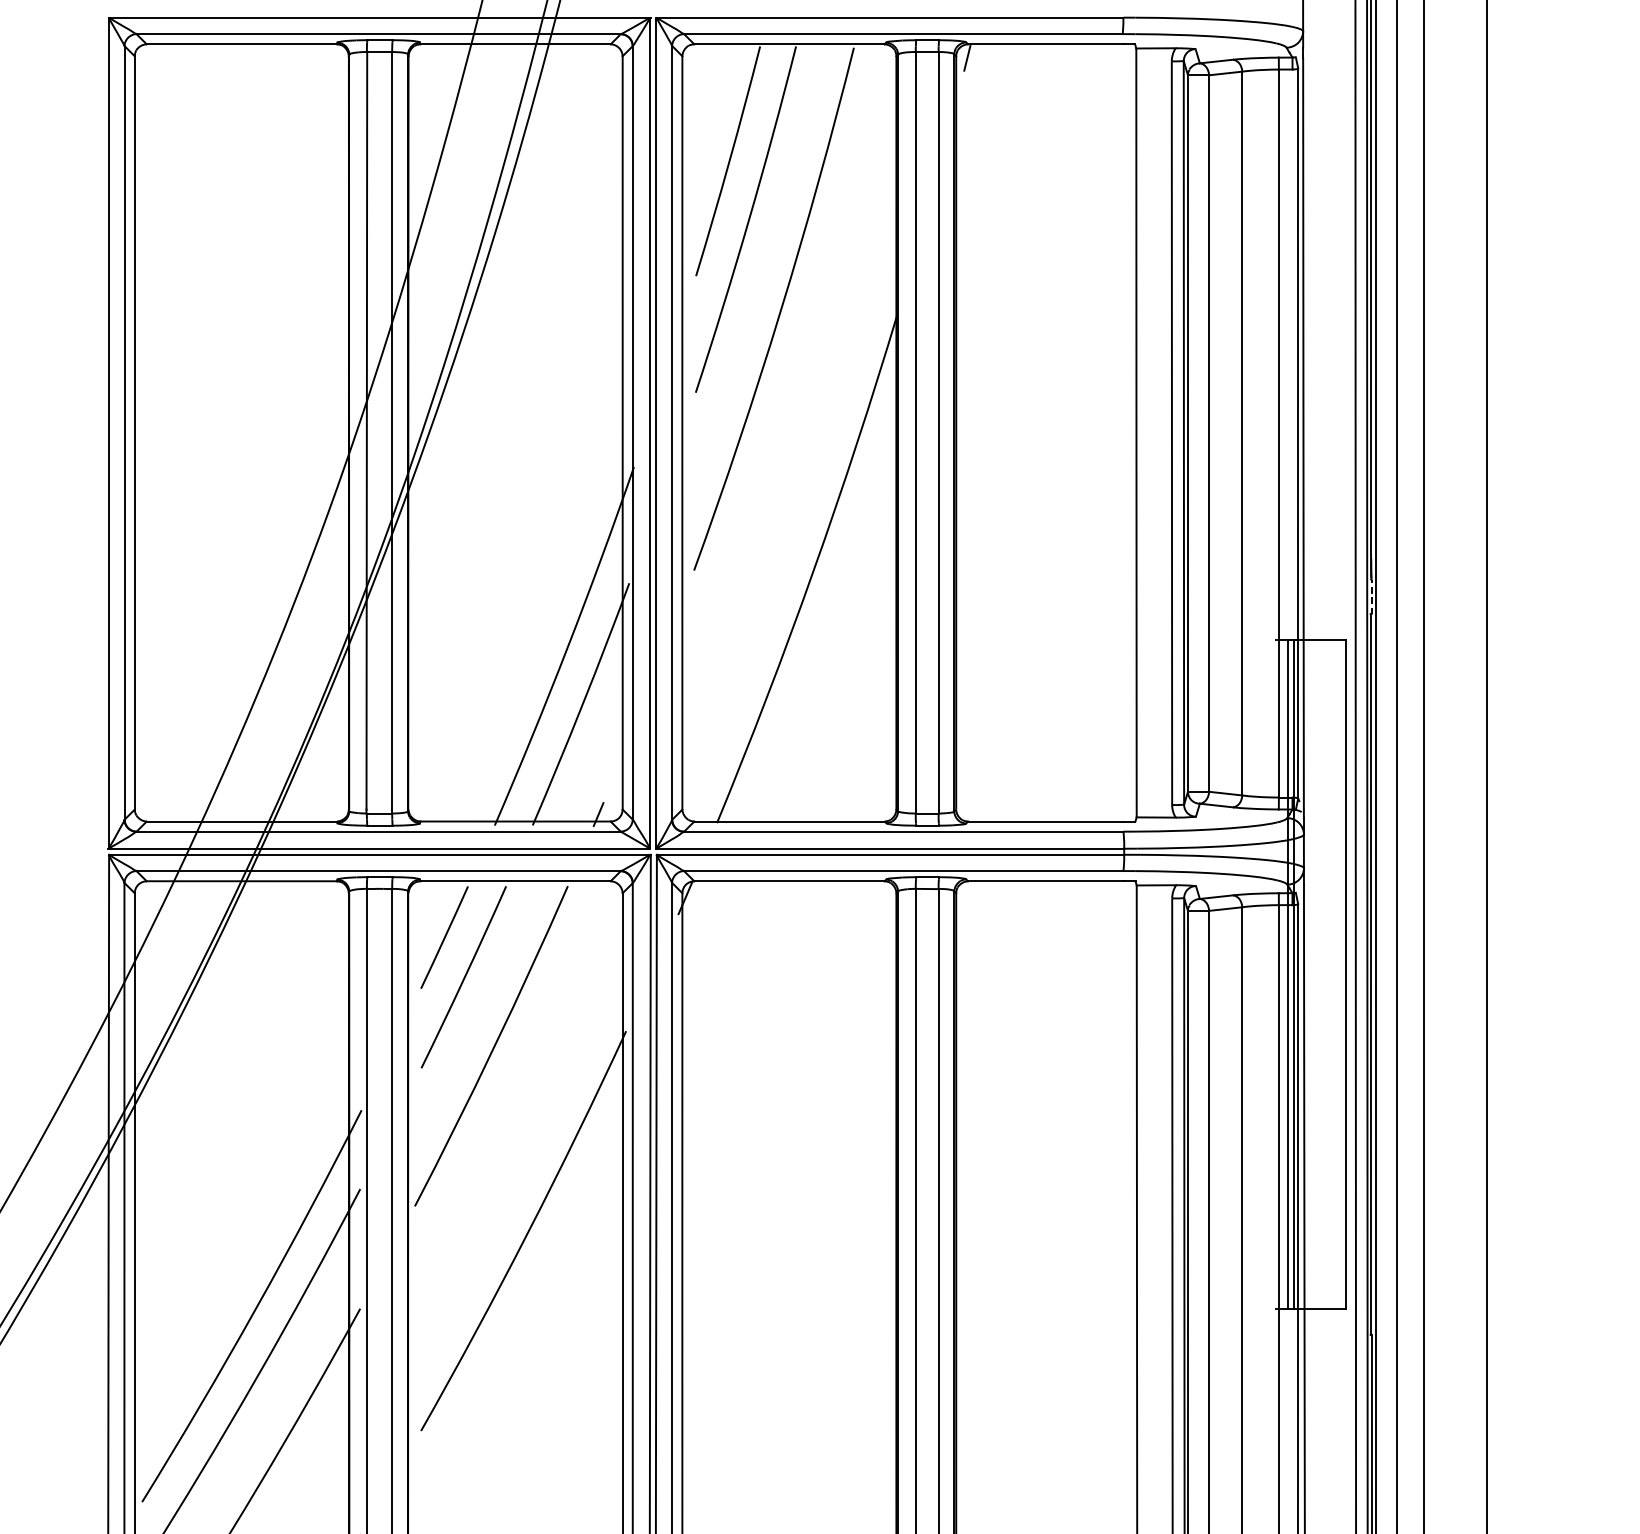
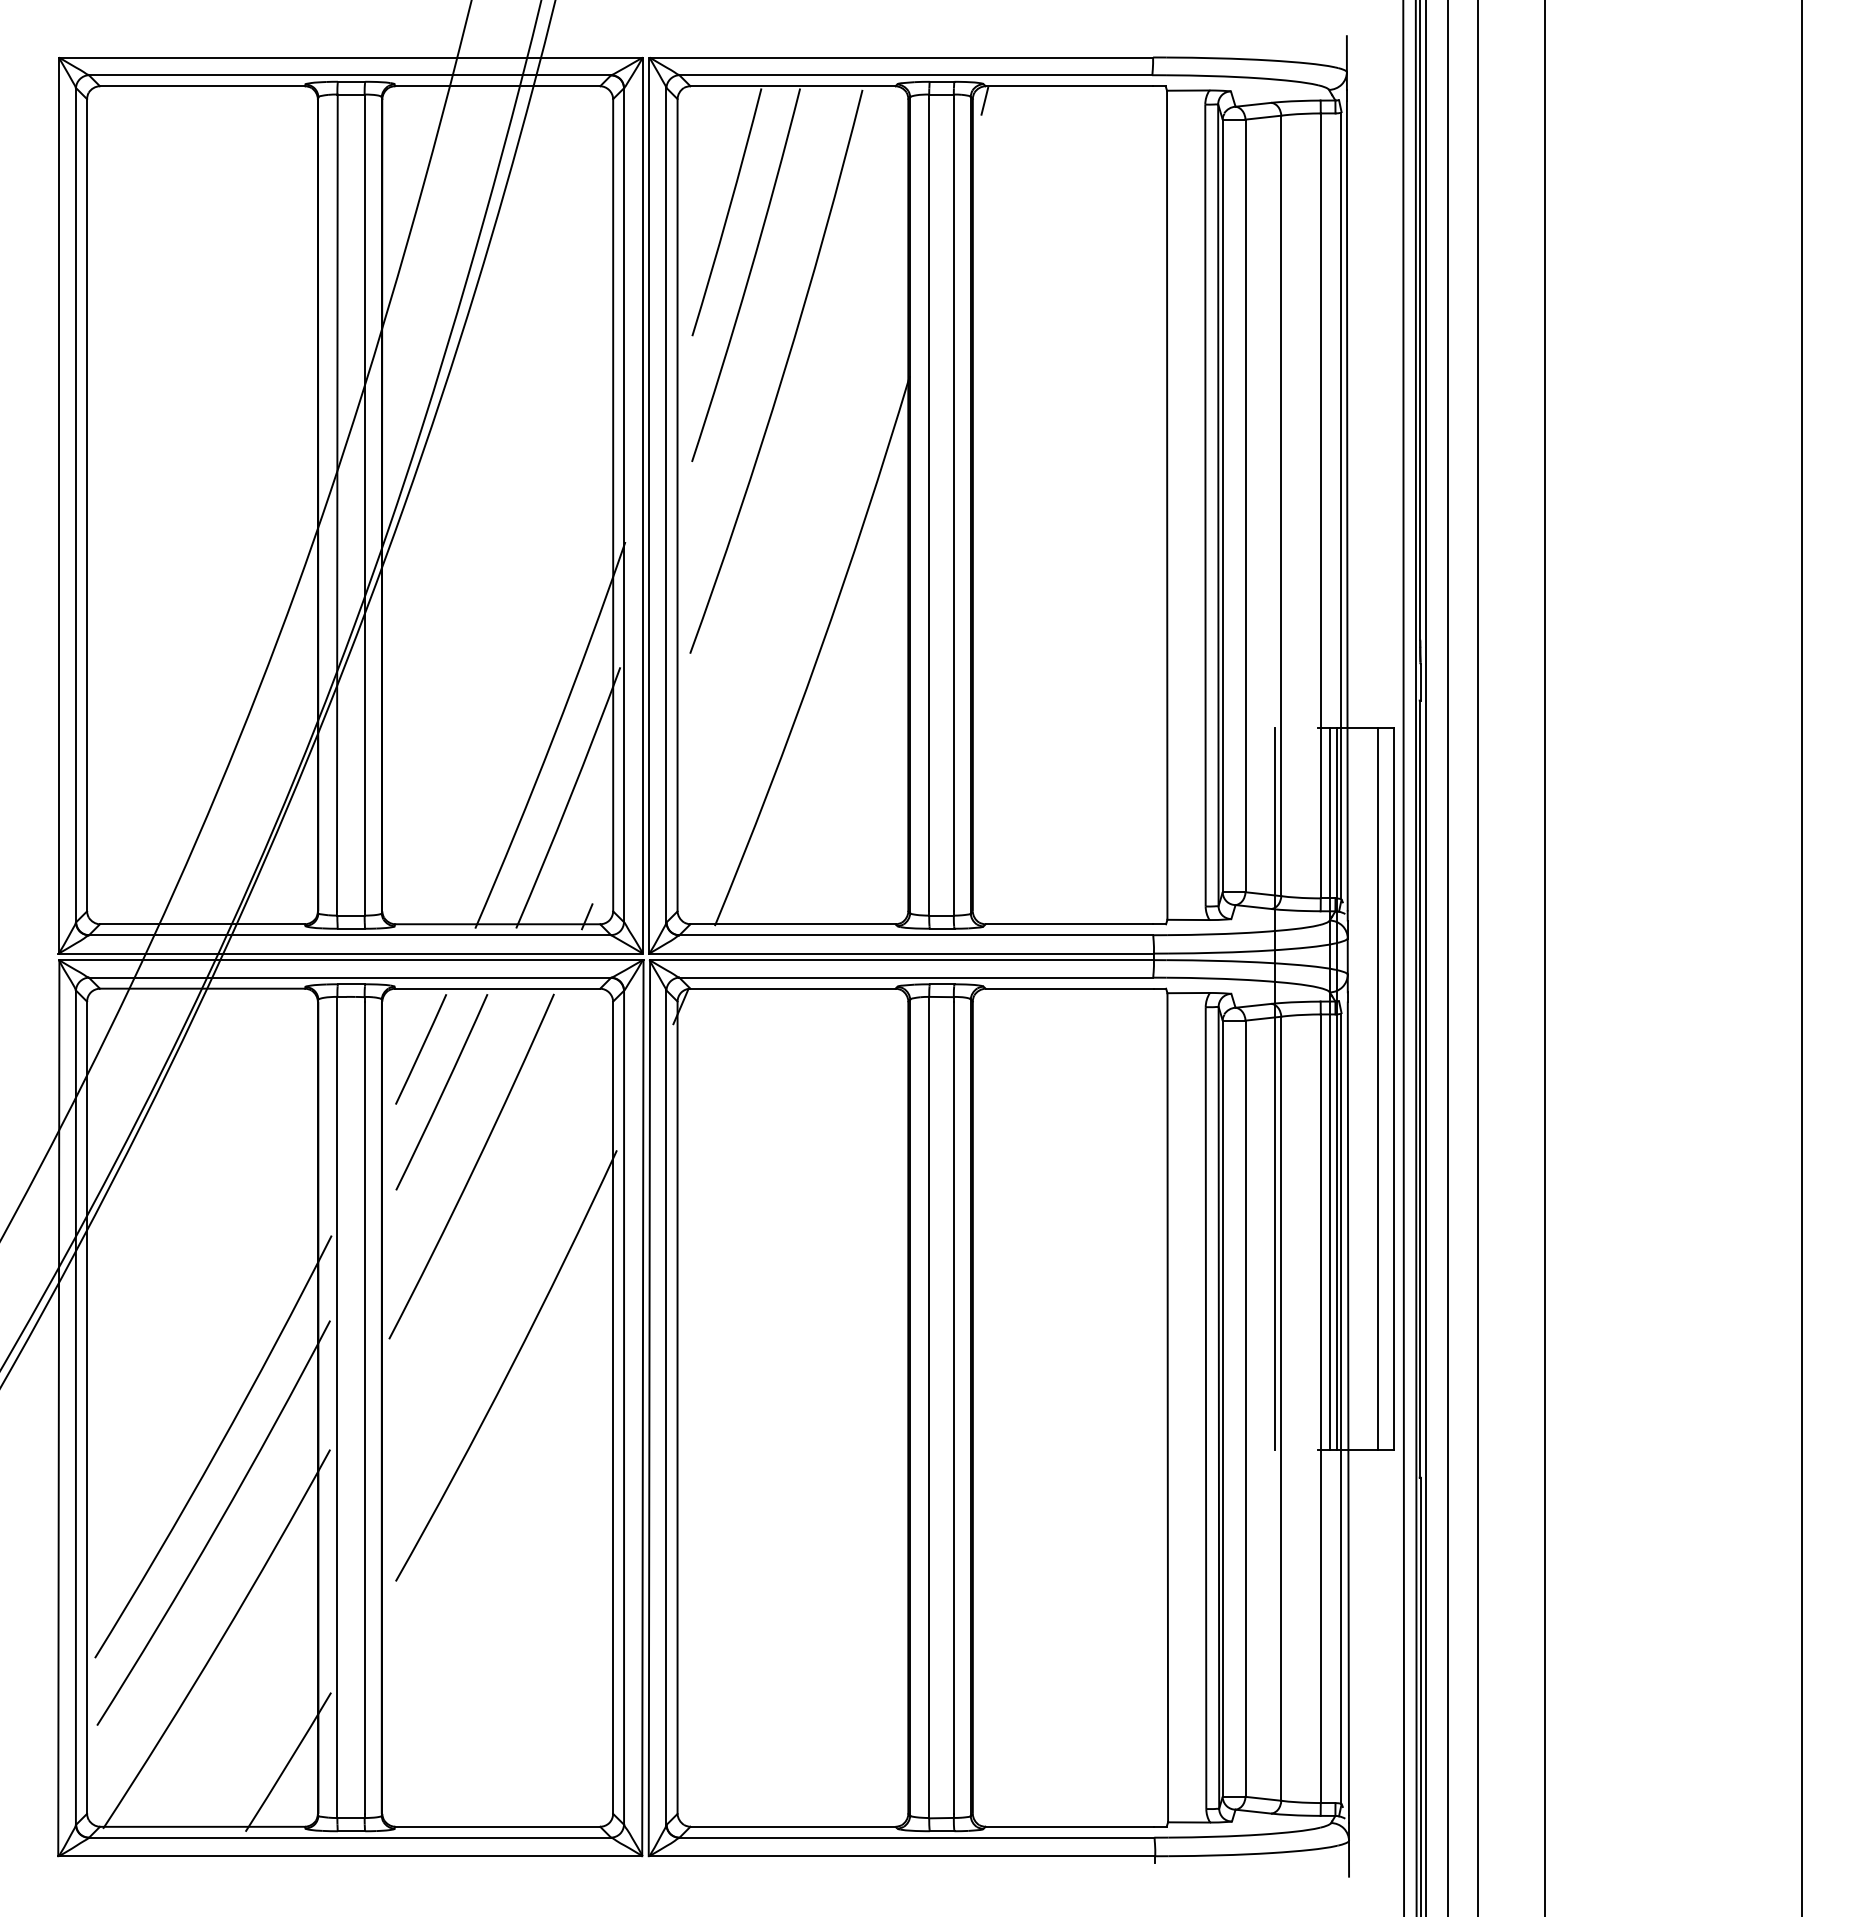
line: (1371, 596) -> (1420, 681), dashed -> solid
line: (1236, 974) -> (1275, 1089), added
line: (1332, 974) -> (1378, 1089), added

